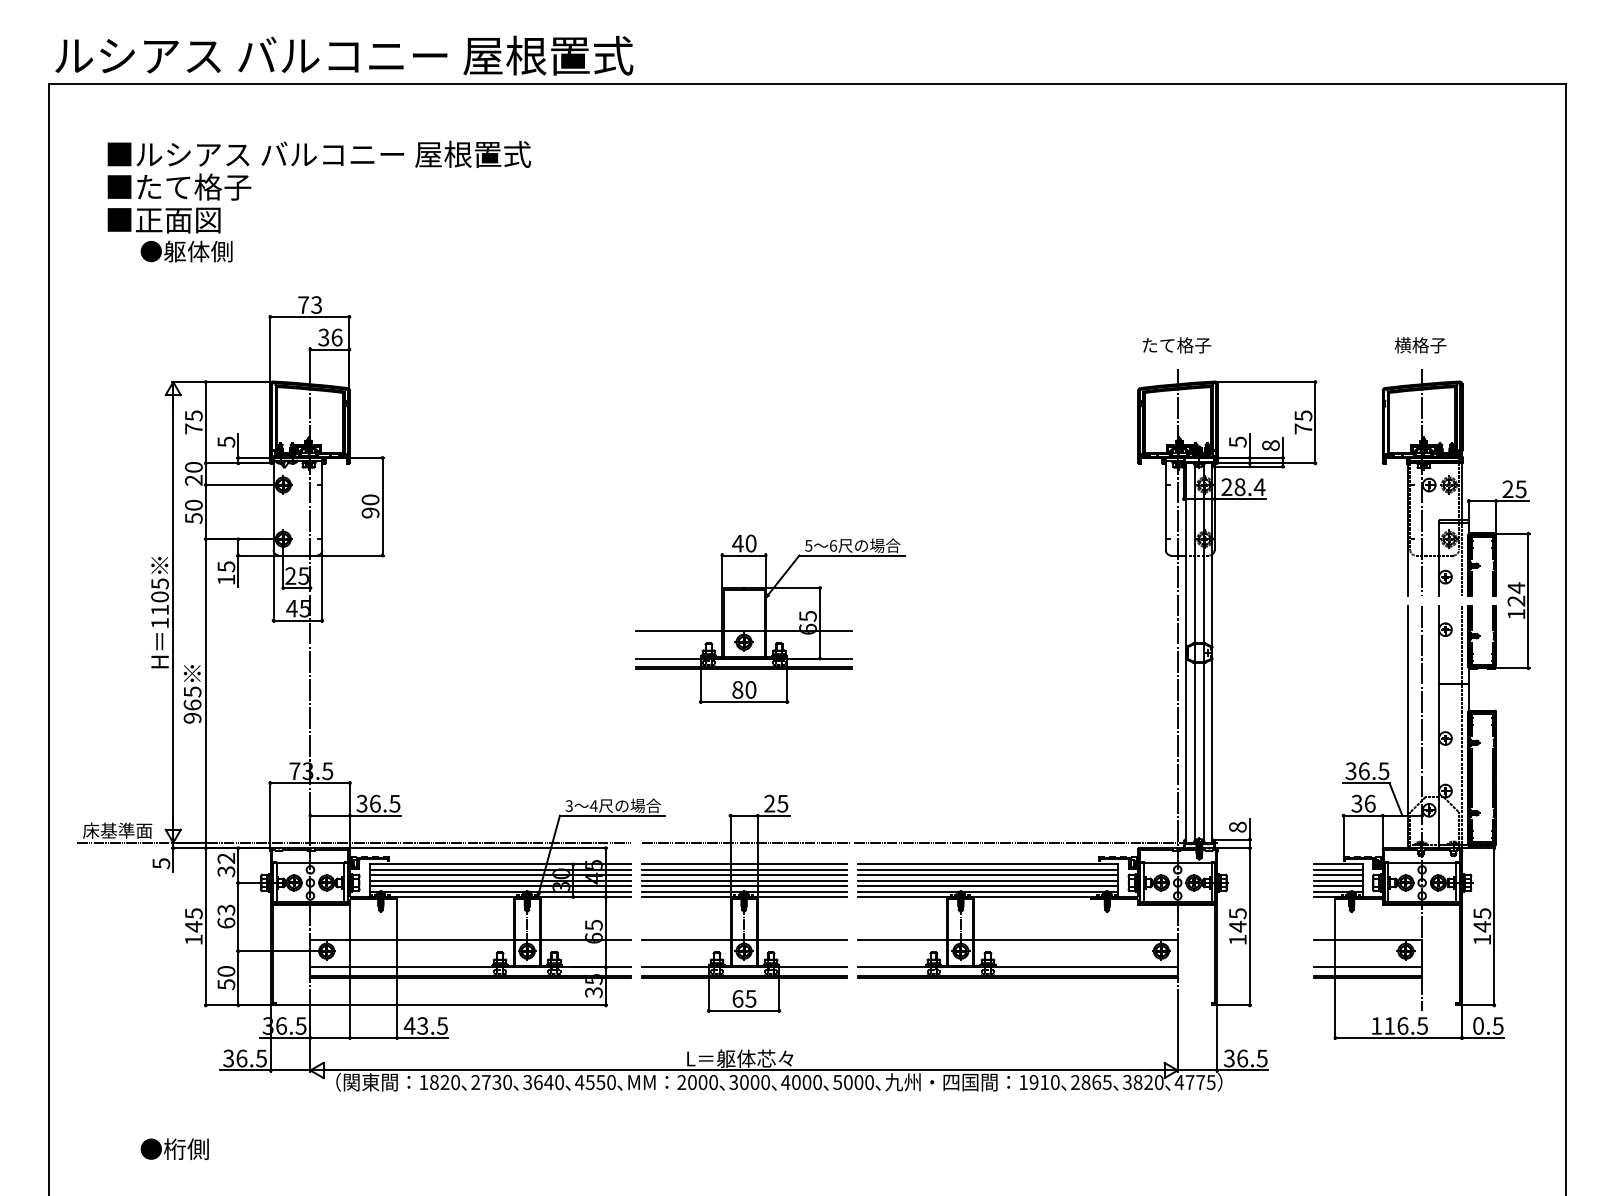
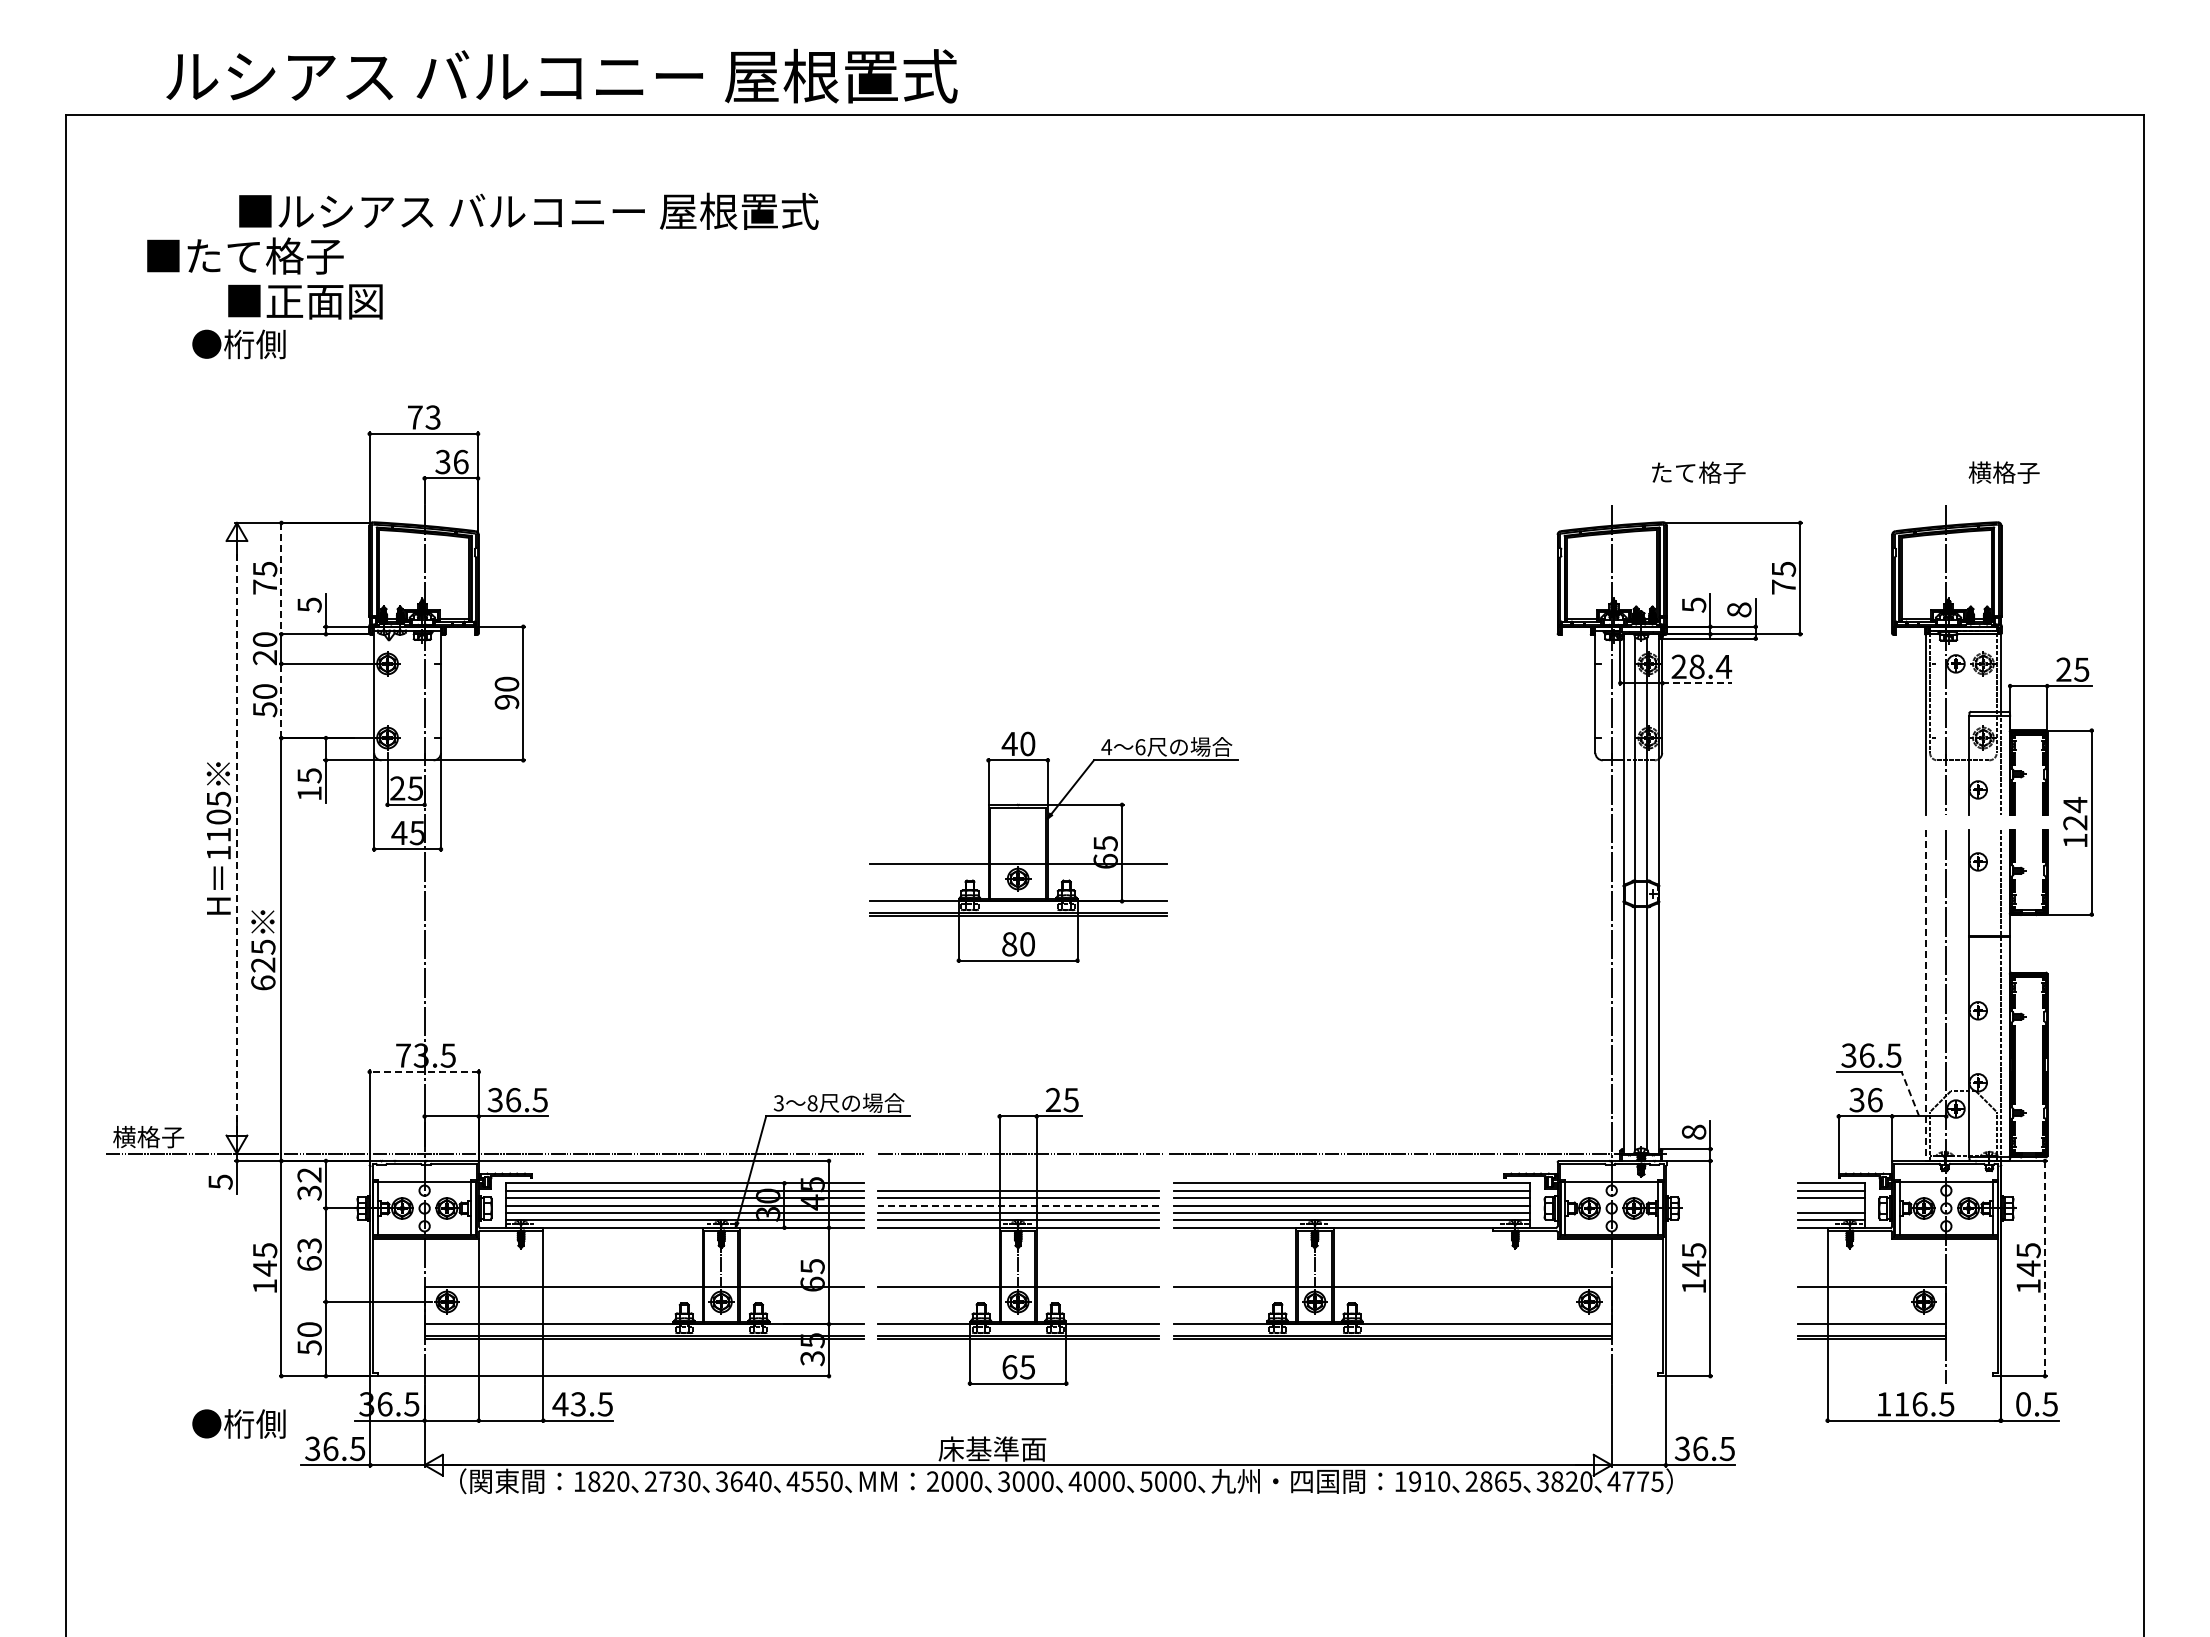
text: (343, 55) -> (561, 75), moved
text: (319, 153) -> (528, 210), moved
text: (164, 220) -> (305, 301), moved
text: (197, 251) -> (270, 344), ●躯体側 -> ●桁側
text: (1176, 345) -> (1698, 472), moved
text: (1420, 345) -> (2003, 472), moved
line: (205, 422) -> (281, 578), solid -> dashed
line: (1240, 499) -> (1697, 683), solid -> dashed
line: (205, 511) -> (281, 700), solid -> dashed
text: (808, 546) -> (1106, 747), 5 -> 4
line: (172, 612) -> (236, 838), solid -> dashed
text: (192, 711) -> (263, 973), 965 -> 625
line: (1407, 728) -> (1926, 996), solid -> dashed
line: (310, 782) -> (424, 1071), solid -> dashed
line: (1395, 799) -> (1910, 1094), solid -> dashed
text: (593, 806) -> (812, 1103), 4 -> 8
text: (117, 831) -> (160, 1137), 床基準面 -> 横格子
line: (744, 864) -> (1018, 1183), removed
line: (744, 880) -> (1018, 1205), solid -> dashed
line: (1337, 880) -> (1830, 1205), removed
line: (1494, 926) -> (2045, 1268), solid -> dashed
text: (739, 1058) -> (1011, 1448), L＝躯体芯々 -> 床基準面
text: (174, 1148) -> (238, 1423), moved

